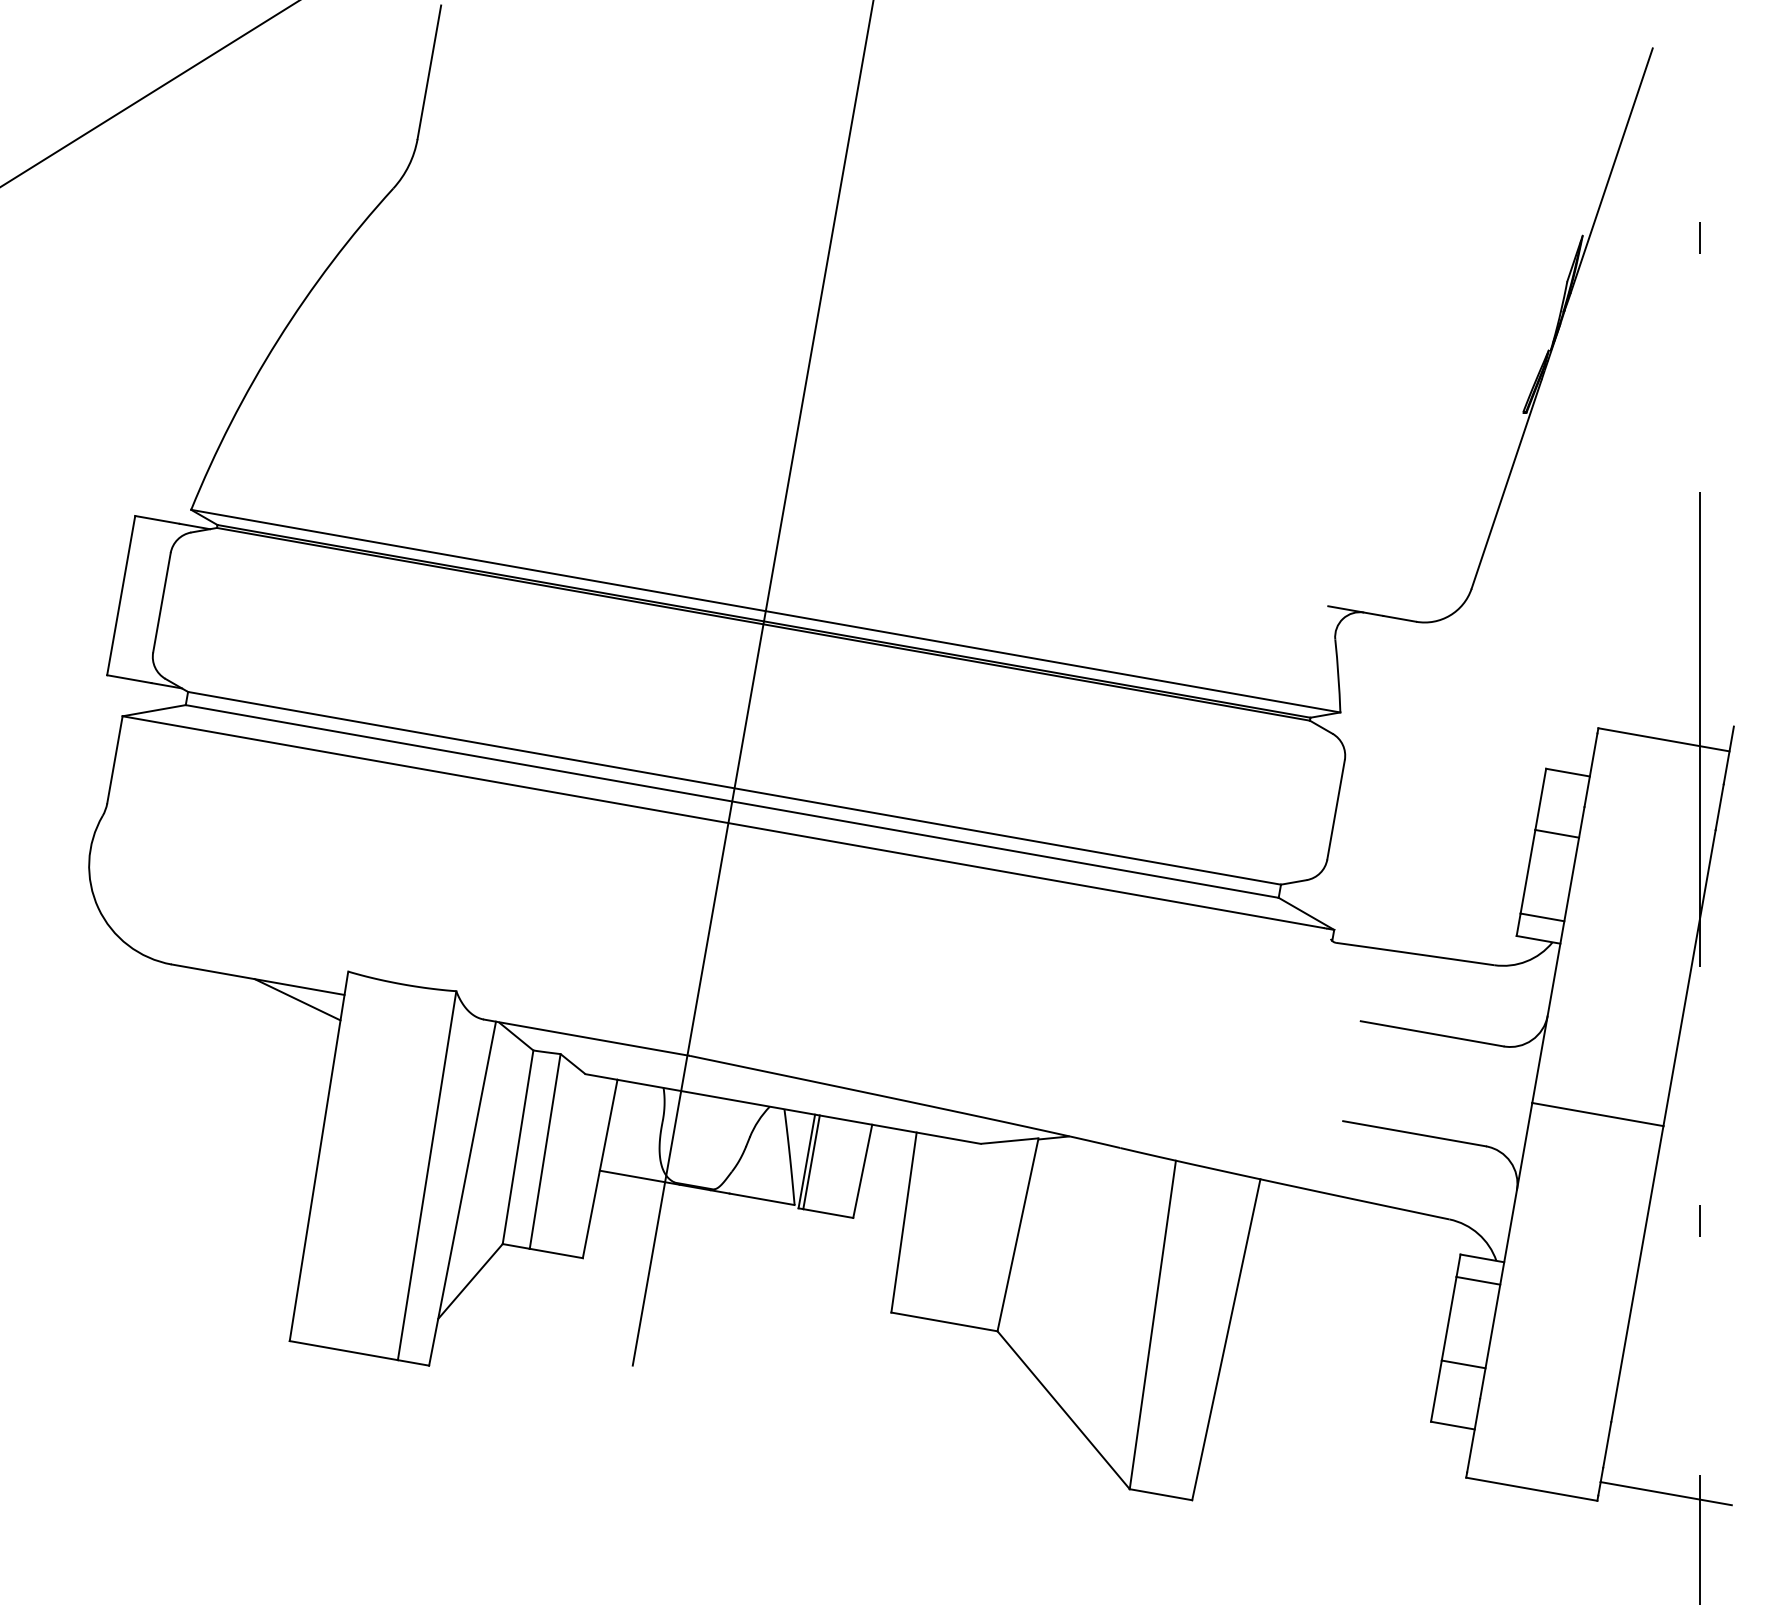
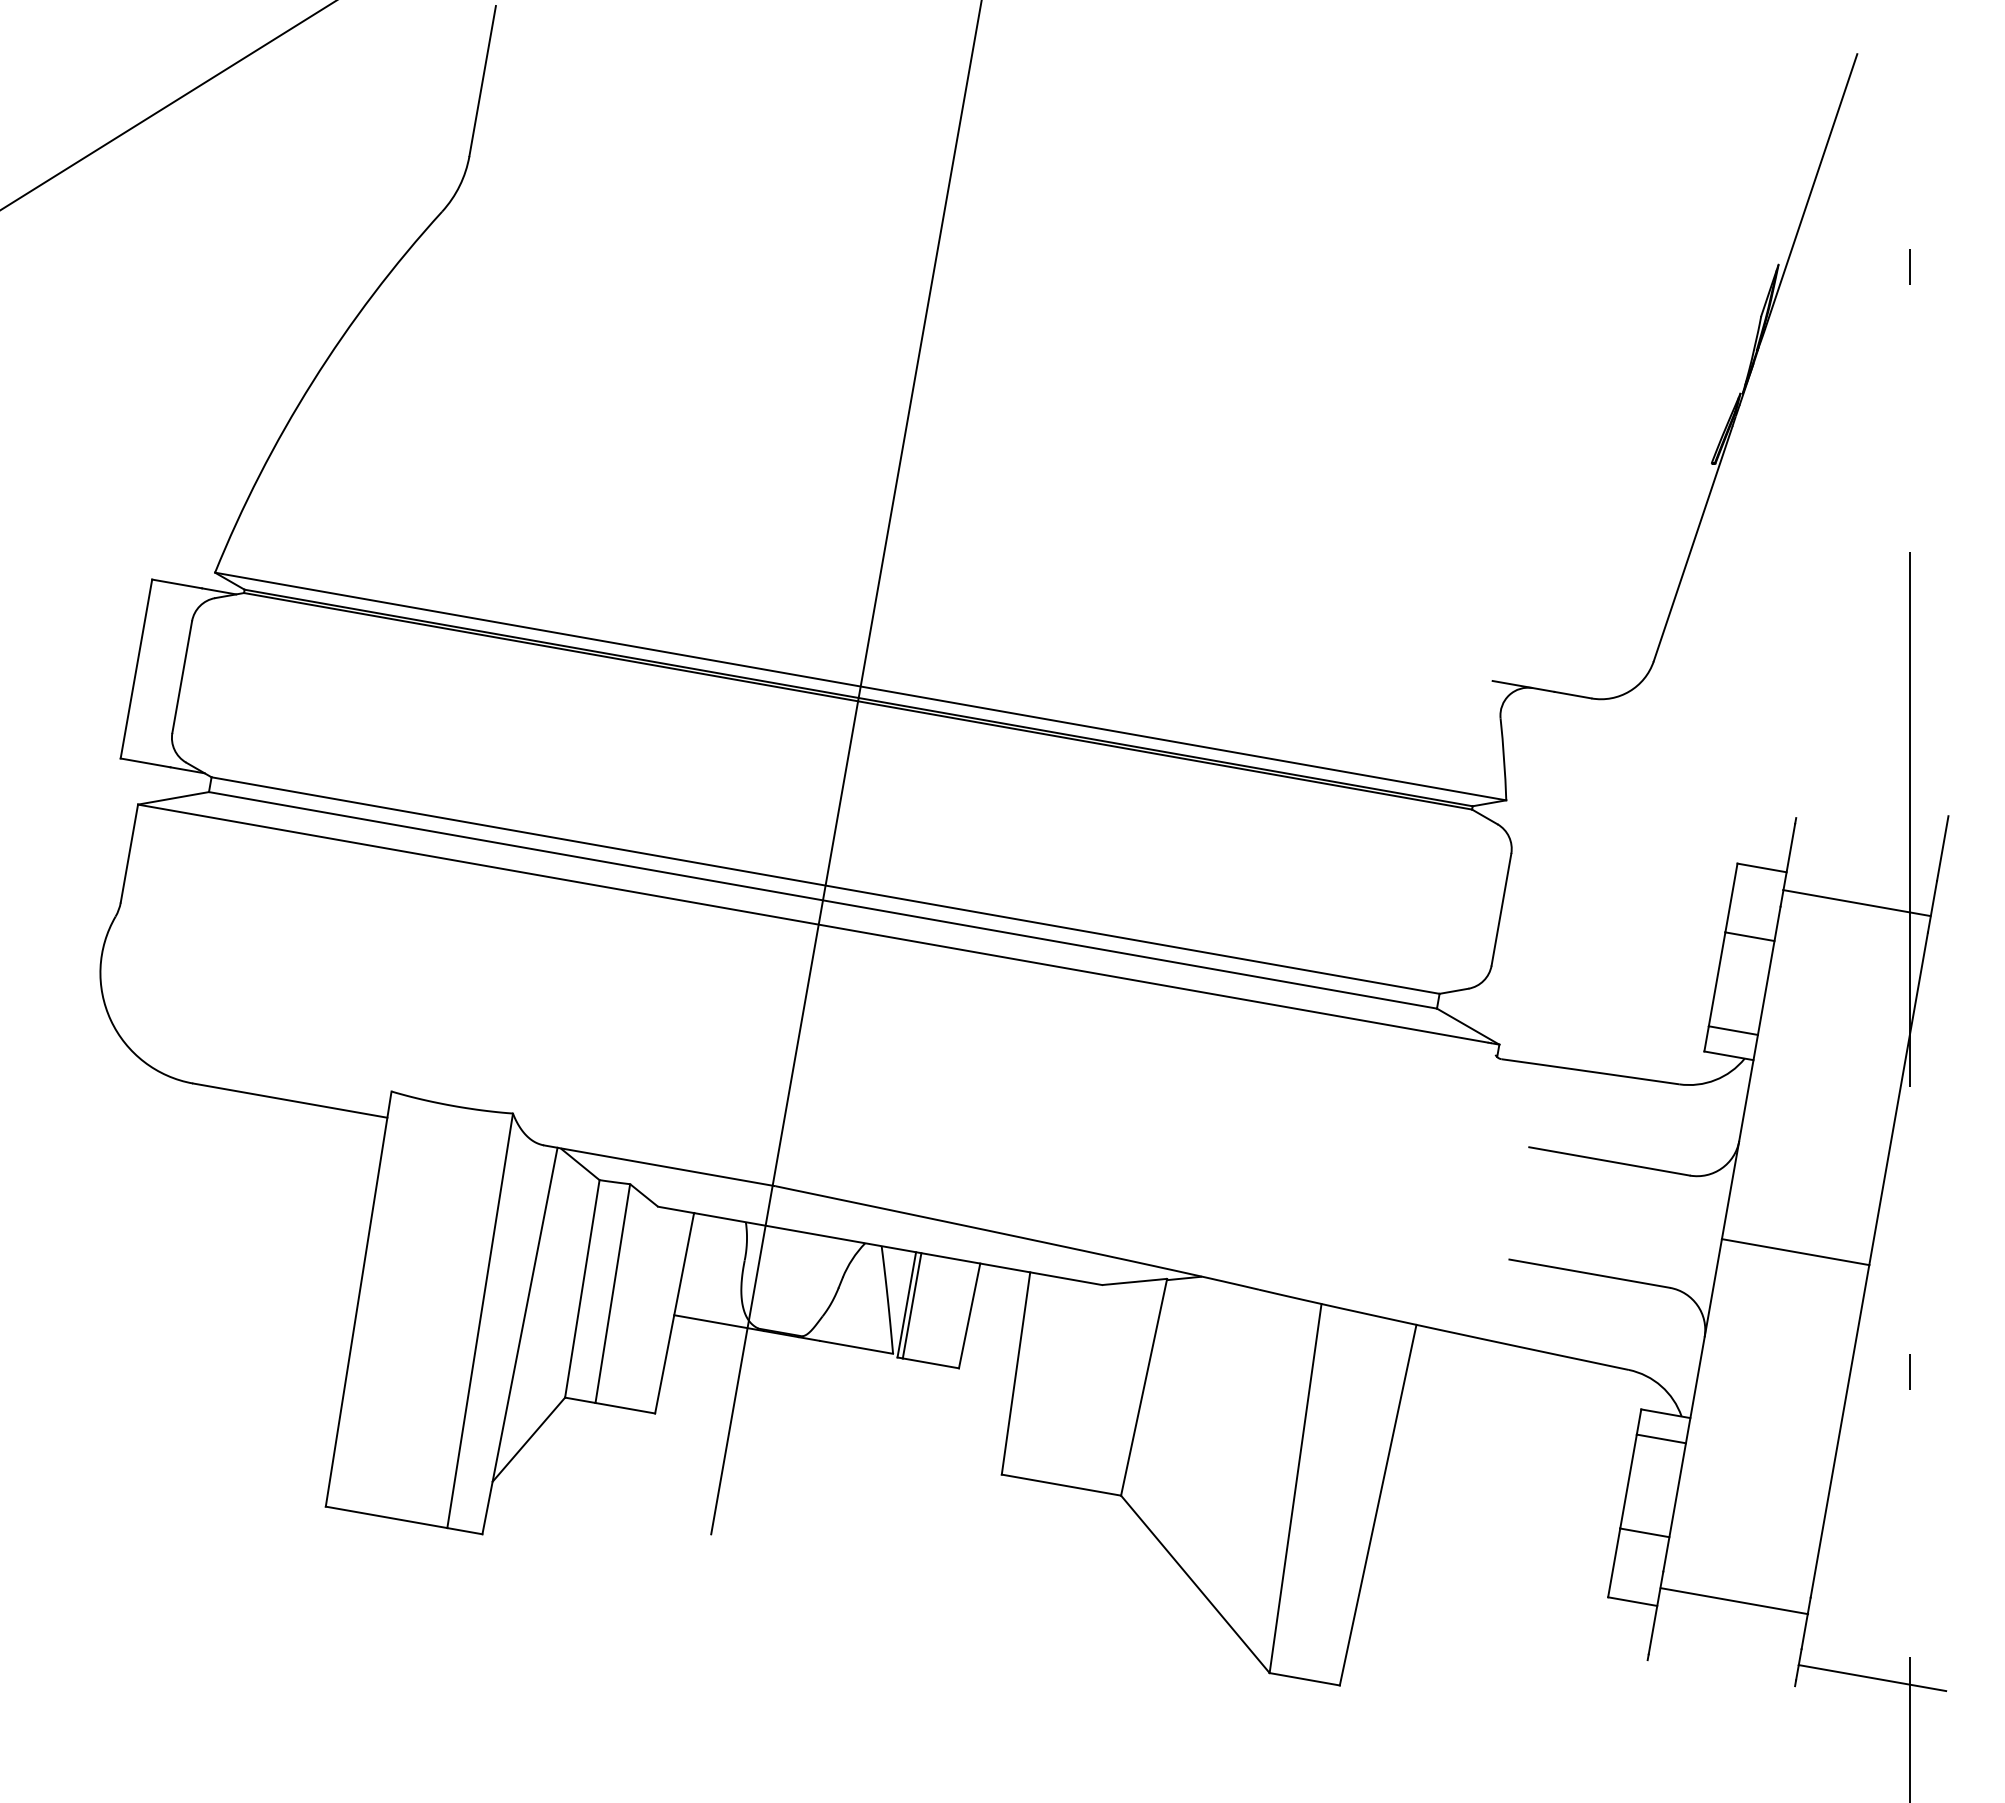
line: (1663, 740) -> (1856, 903), moved
line: (297, 999) -> (334, 1122), removed
line: (1531, 1489) -> (1734, 1601), moved

